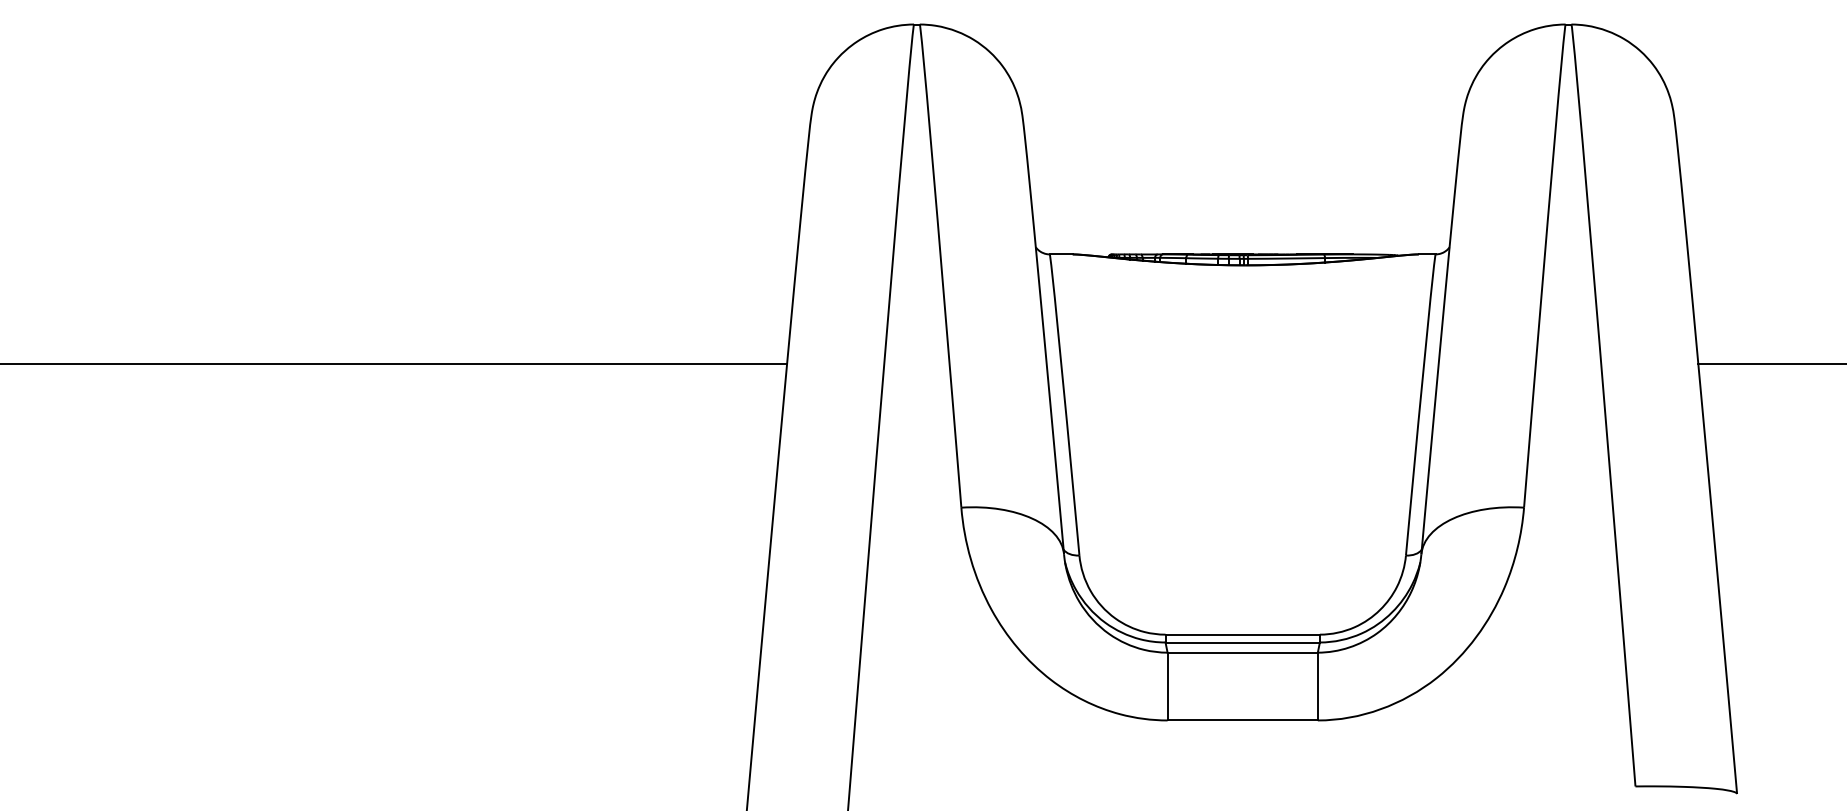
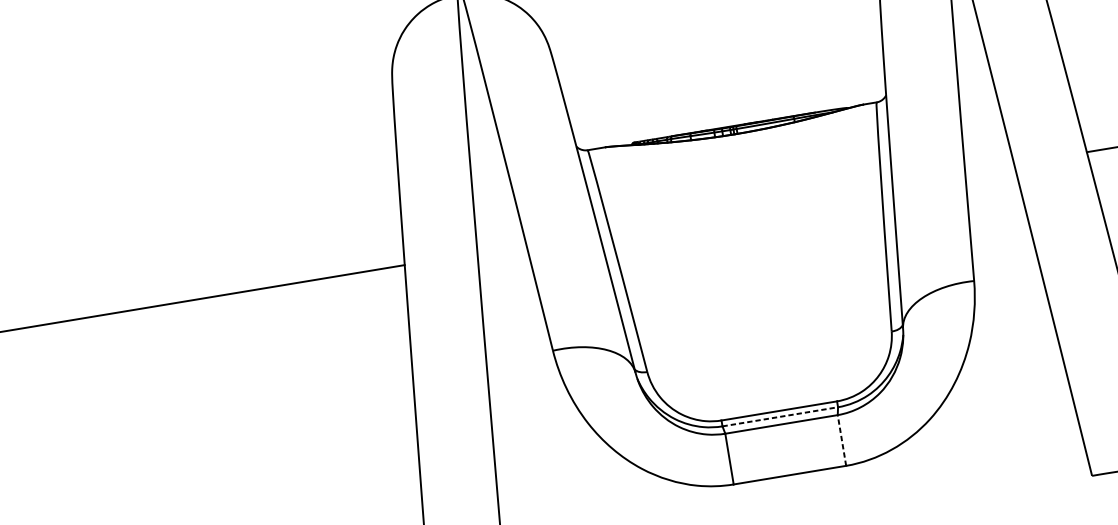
line: (1243, 642) -> (780, 416), solid -> dashed
line: (1317, 686) -> (841, 440), solid -> dashed

